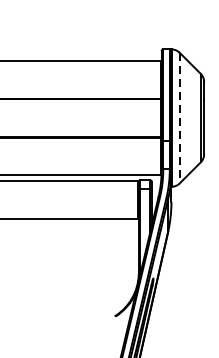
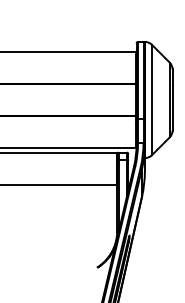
line: (179, 118) -> (151, 100), dashed -> solid

